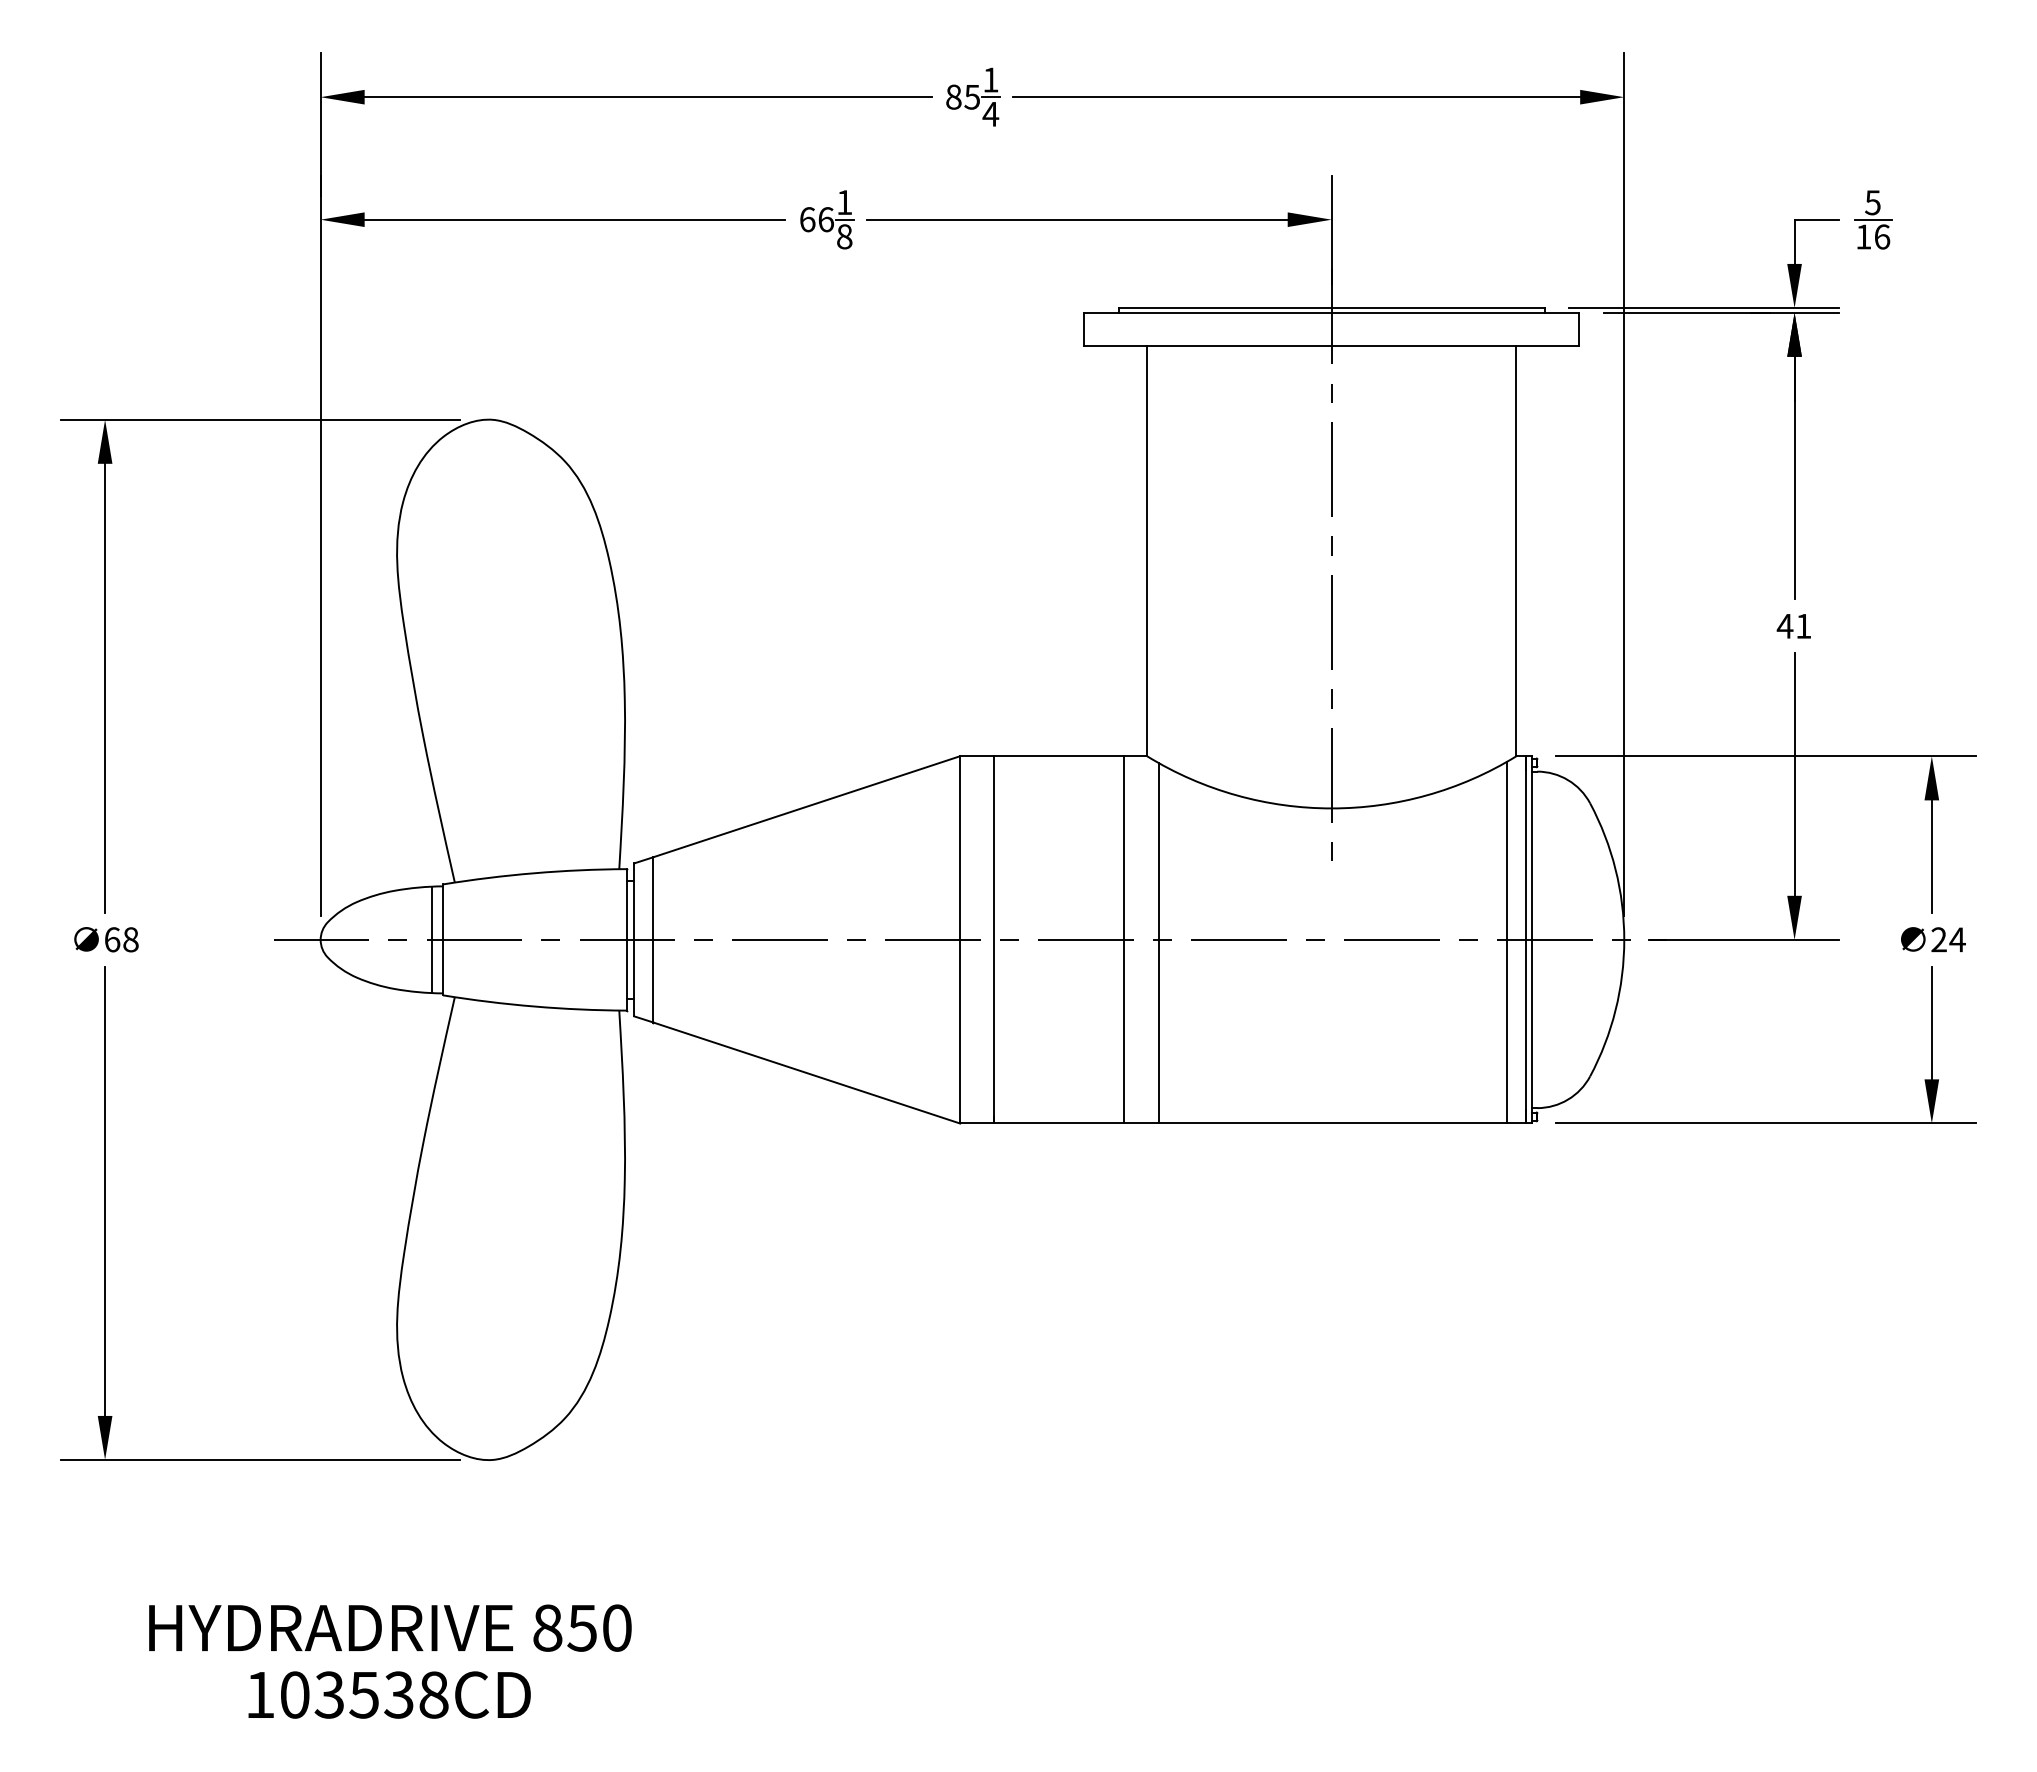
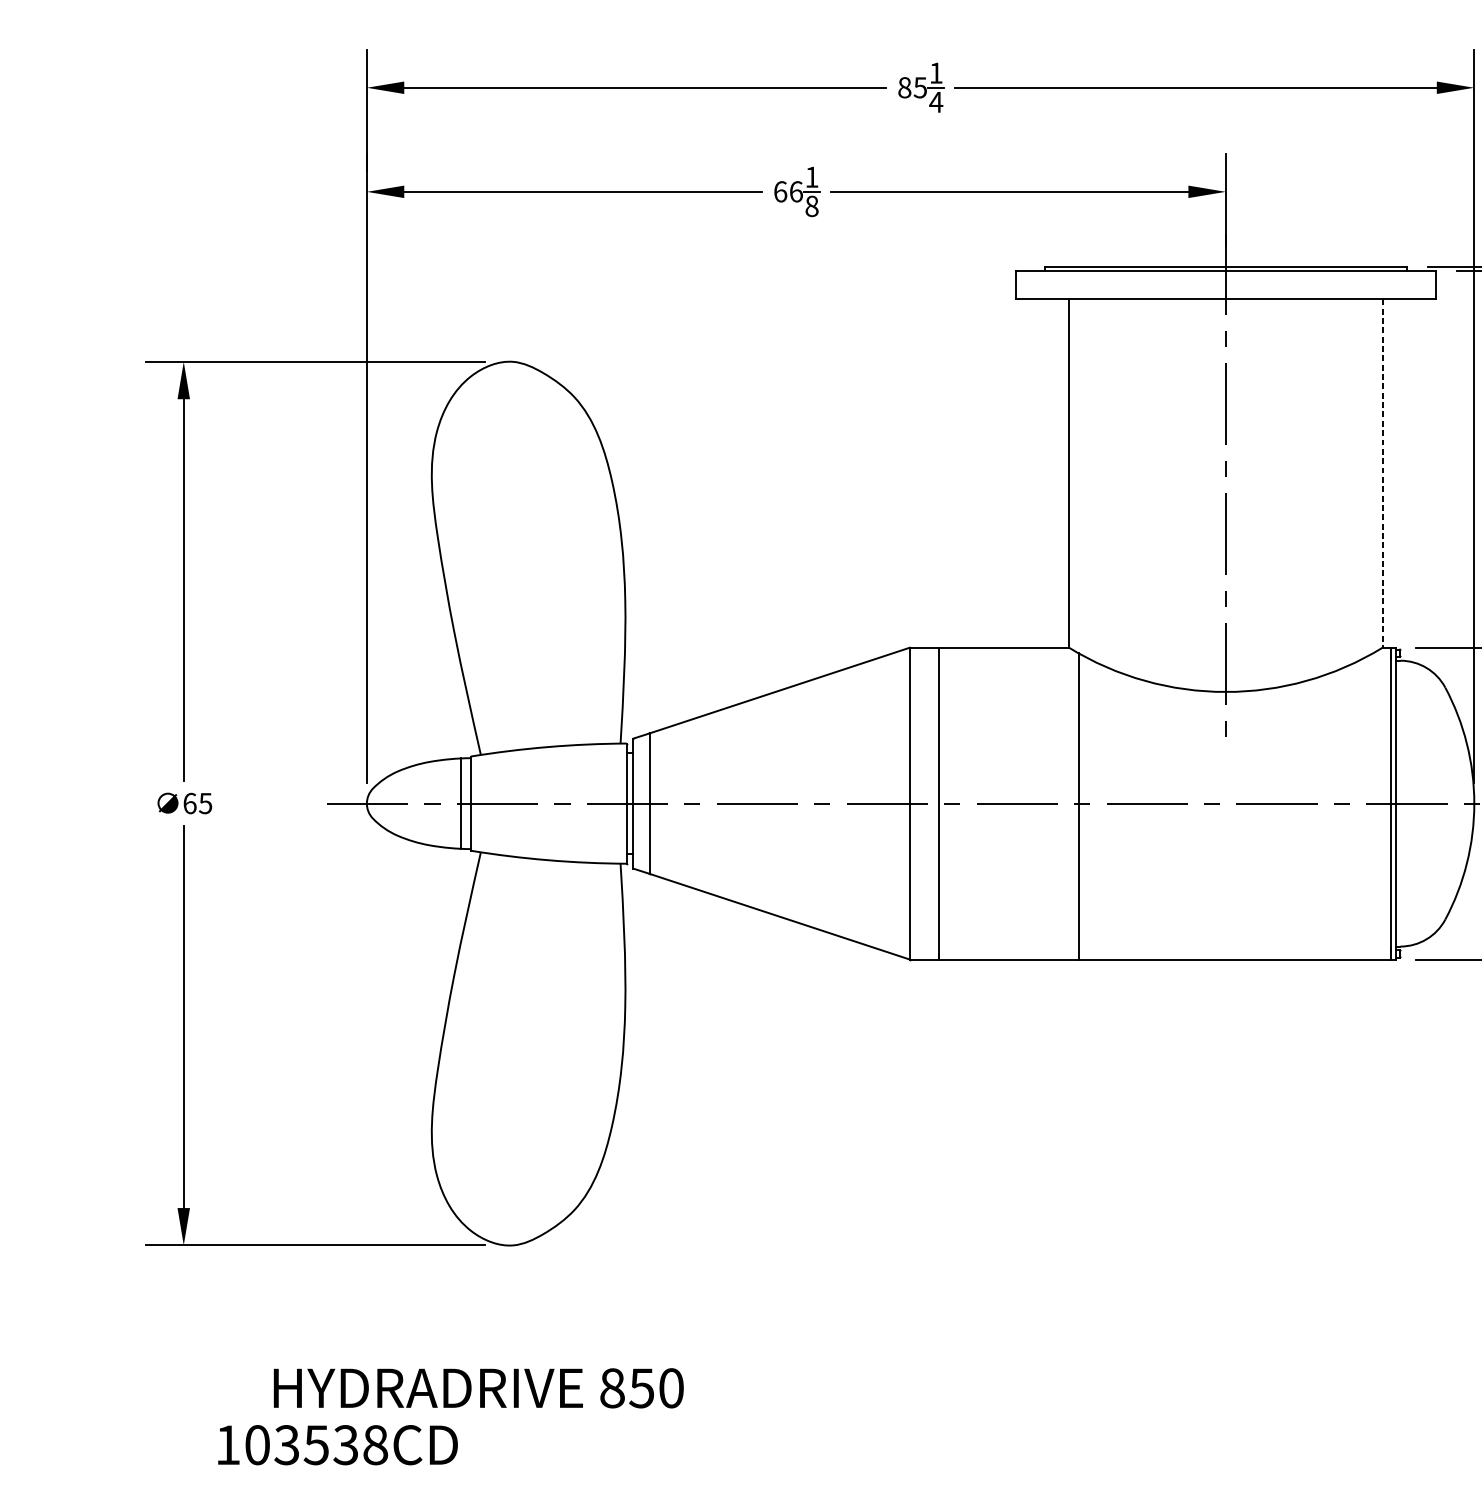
line: (1516, 551) -> (1382, 473), solid -> dashed
text: (130, 939) -> (205, 803), 68 -> 65
line: (1124, 939) -> (1049, 803), removed
line: (1506, 942) -> (1374, 805), removed
text: (390, 1627) -> (478, 1387), moved
text: (389, 1694) -> (337, 1444), moved

